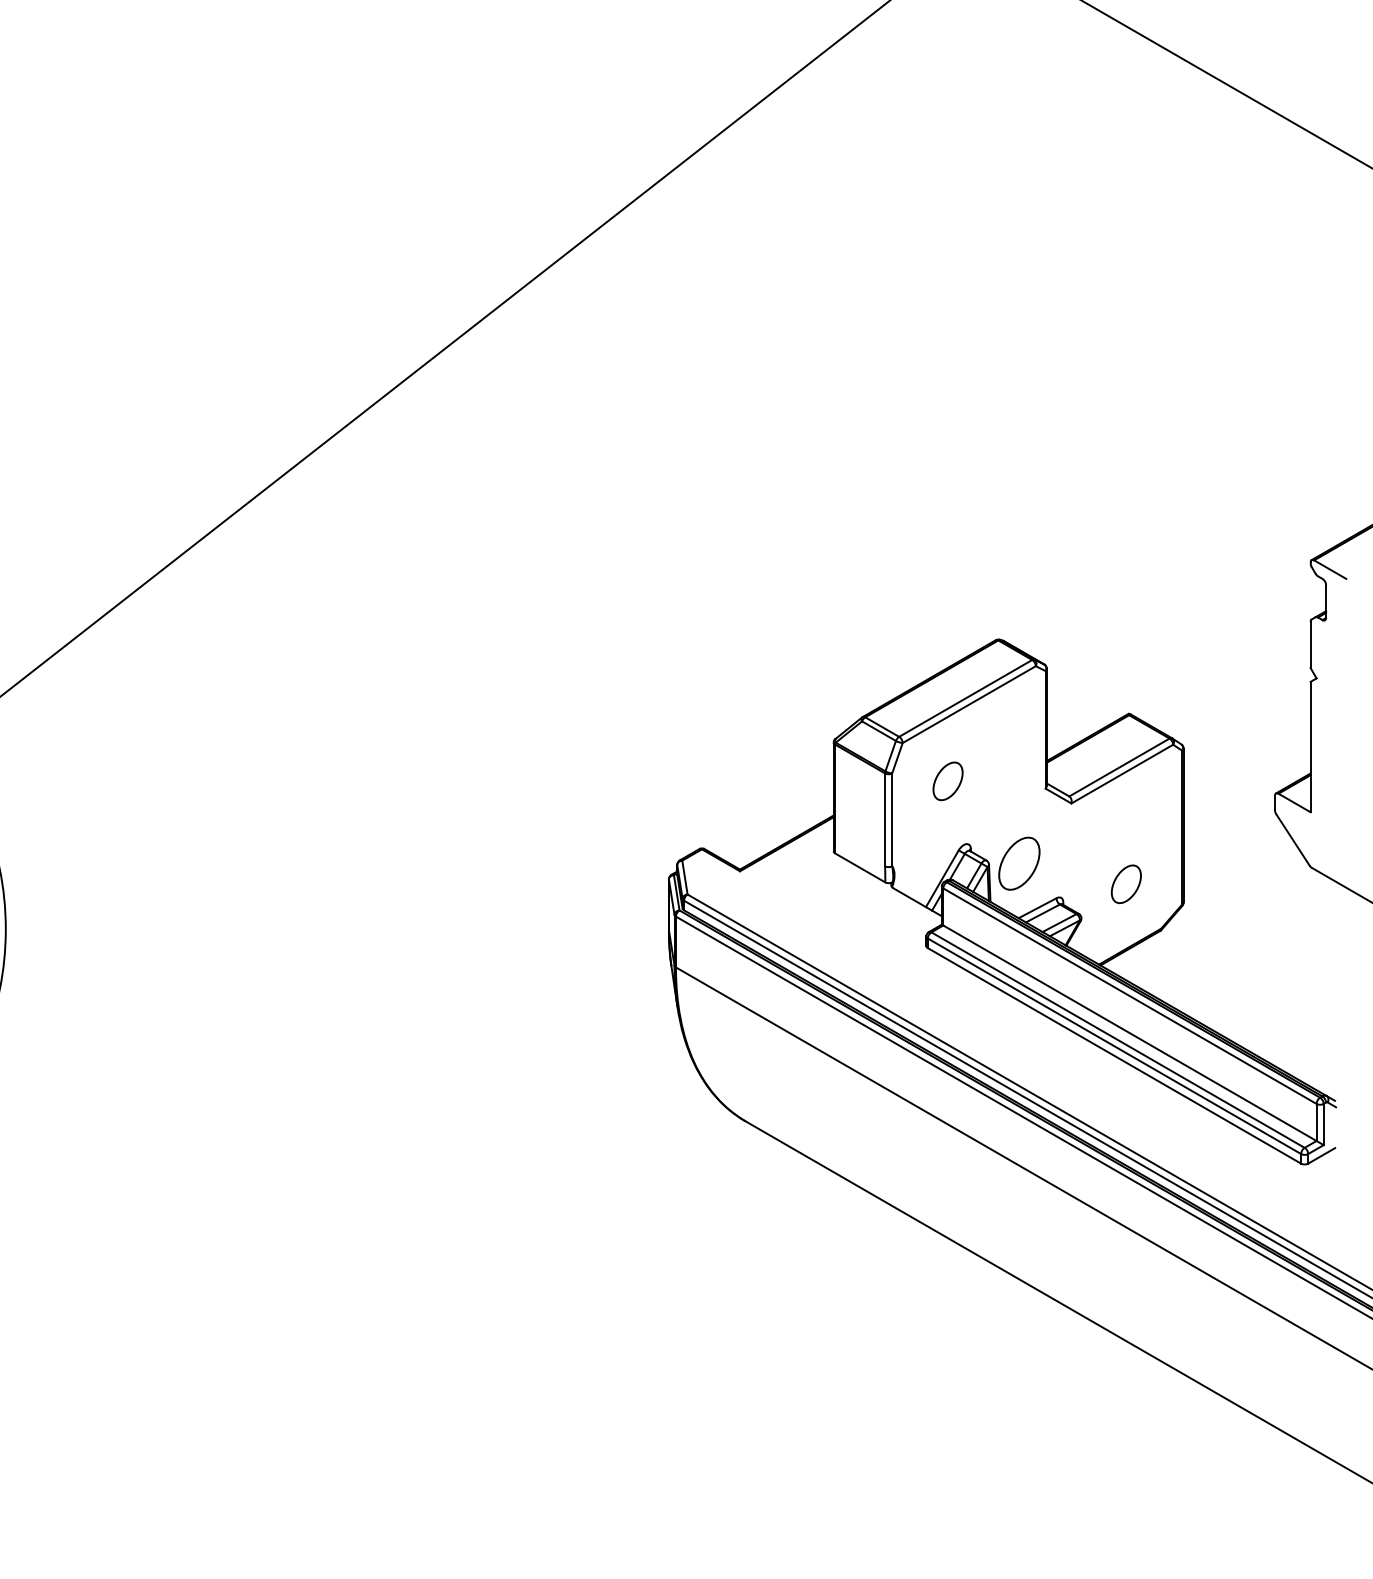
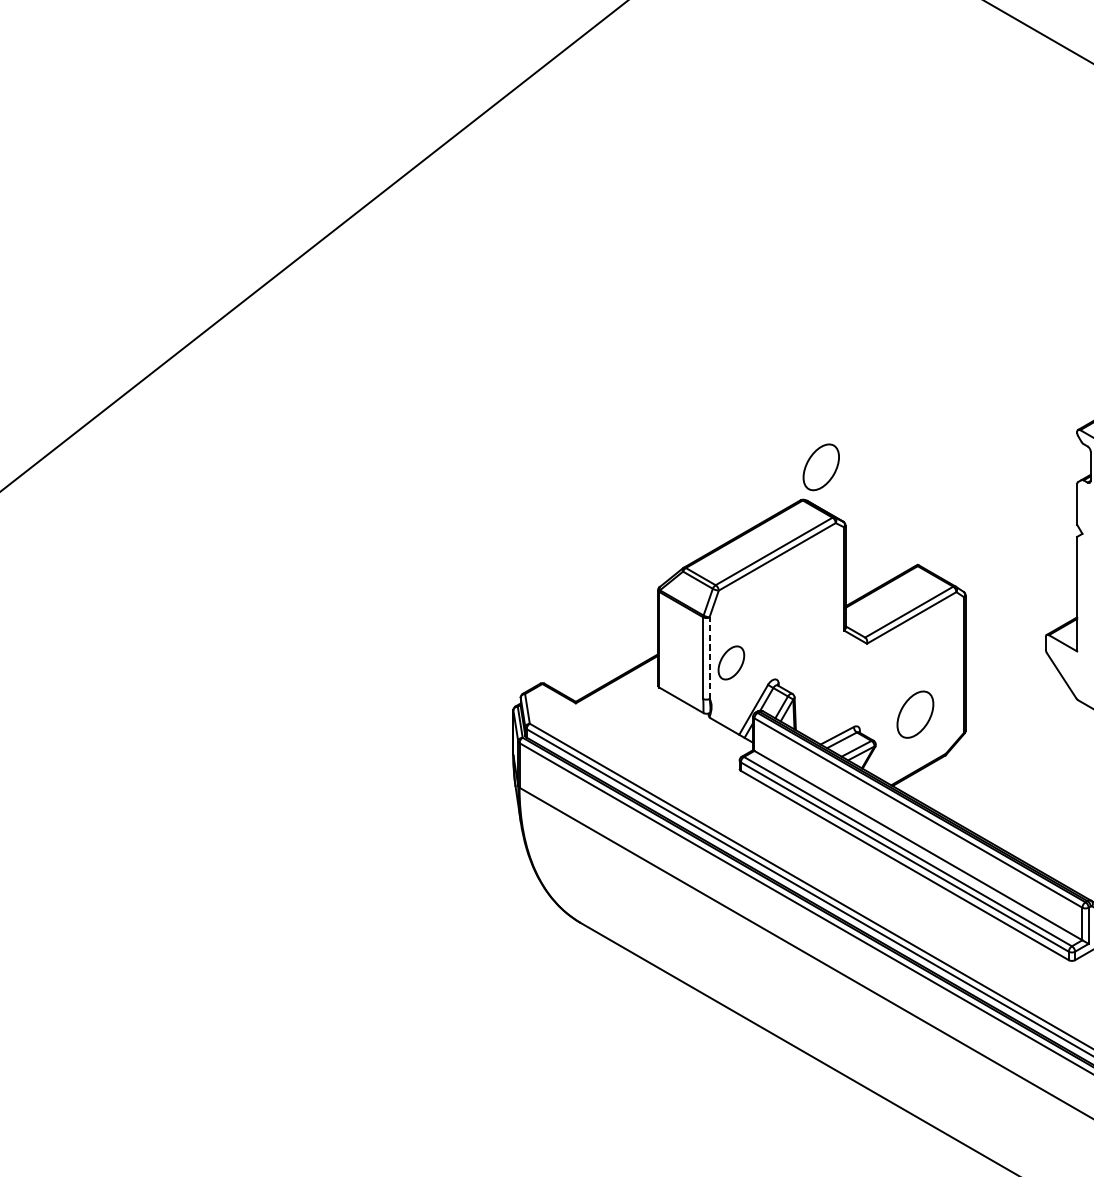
part: (947, 781) -> (730, 663), moved
line: (892, 819) -> (709, 657), solid -> dashed
part: (1019, 863) -> (821, 467), moved
part: (1125, 884) -> (914, 714), size x1.4

